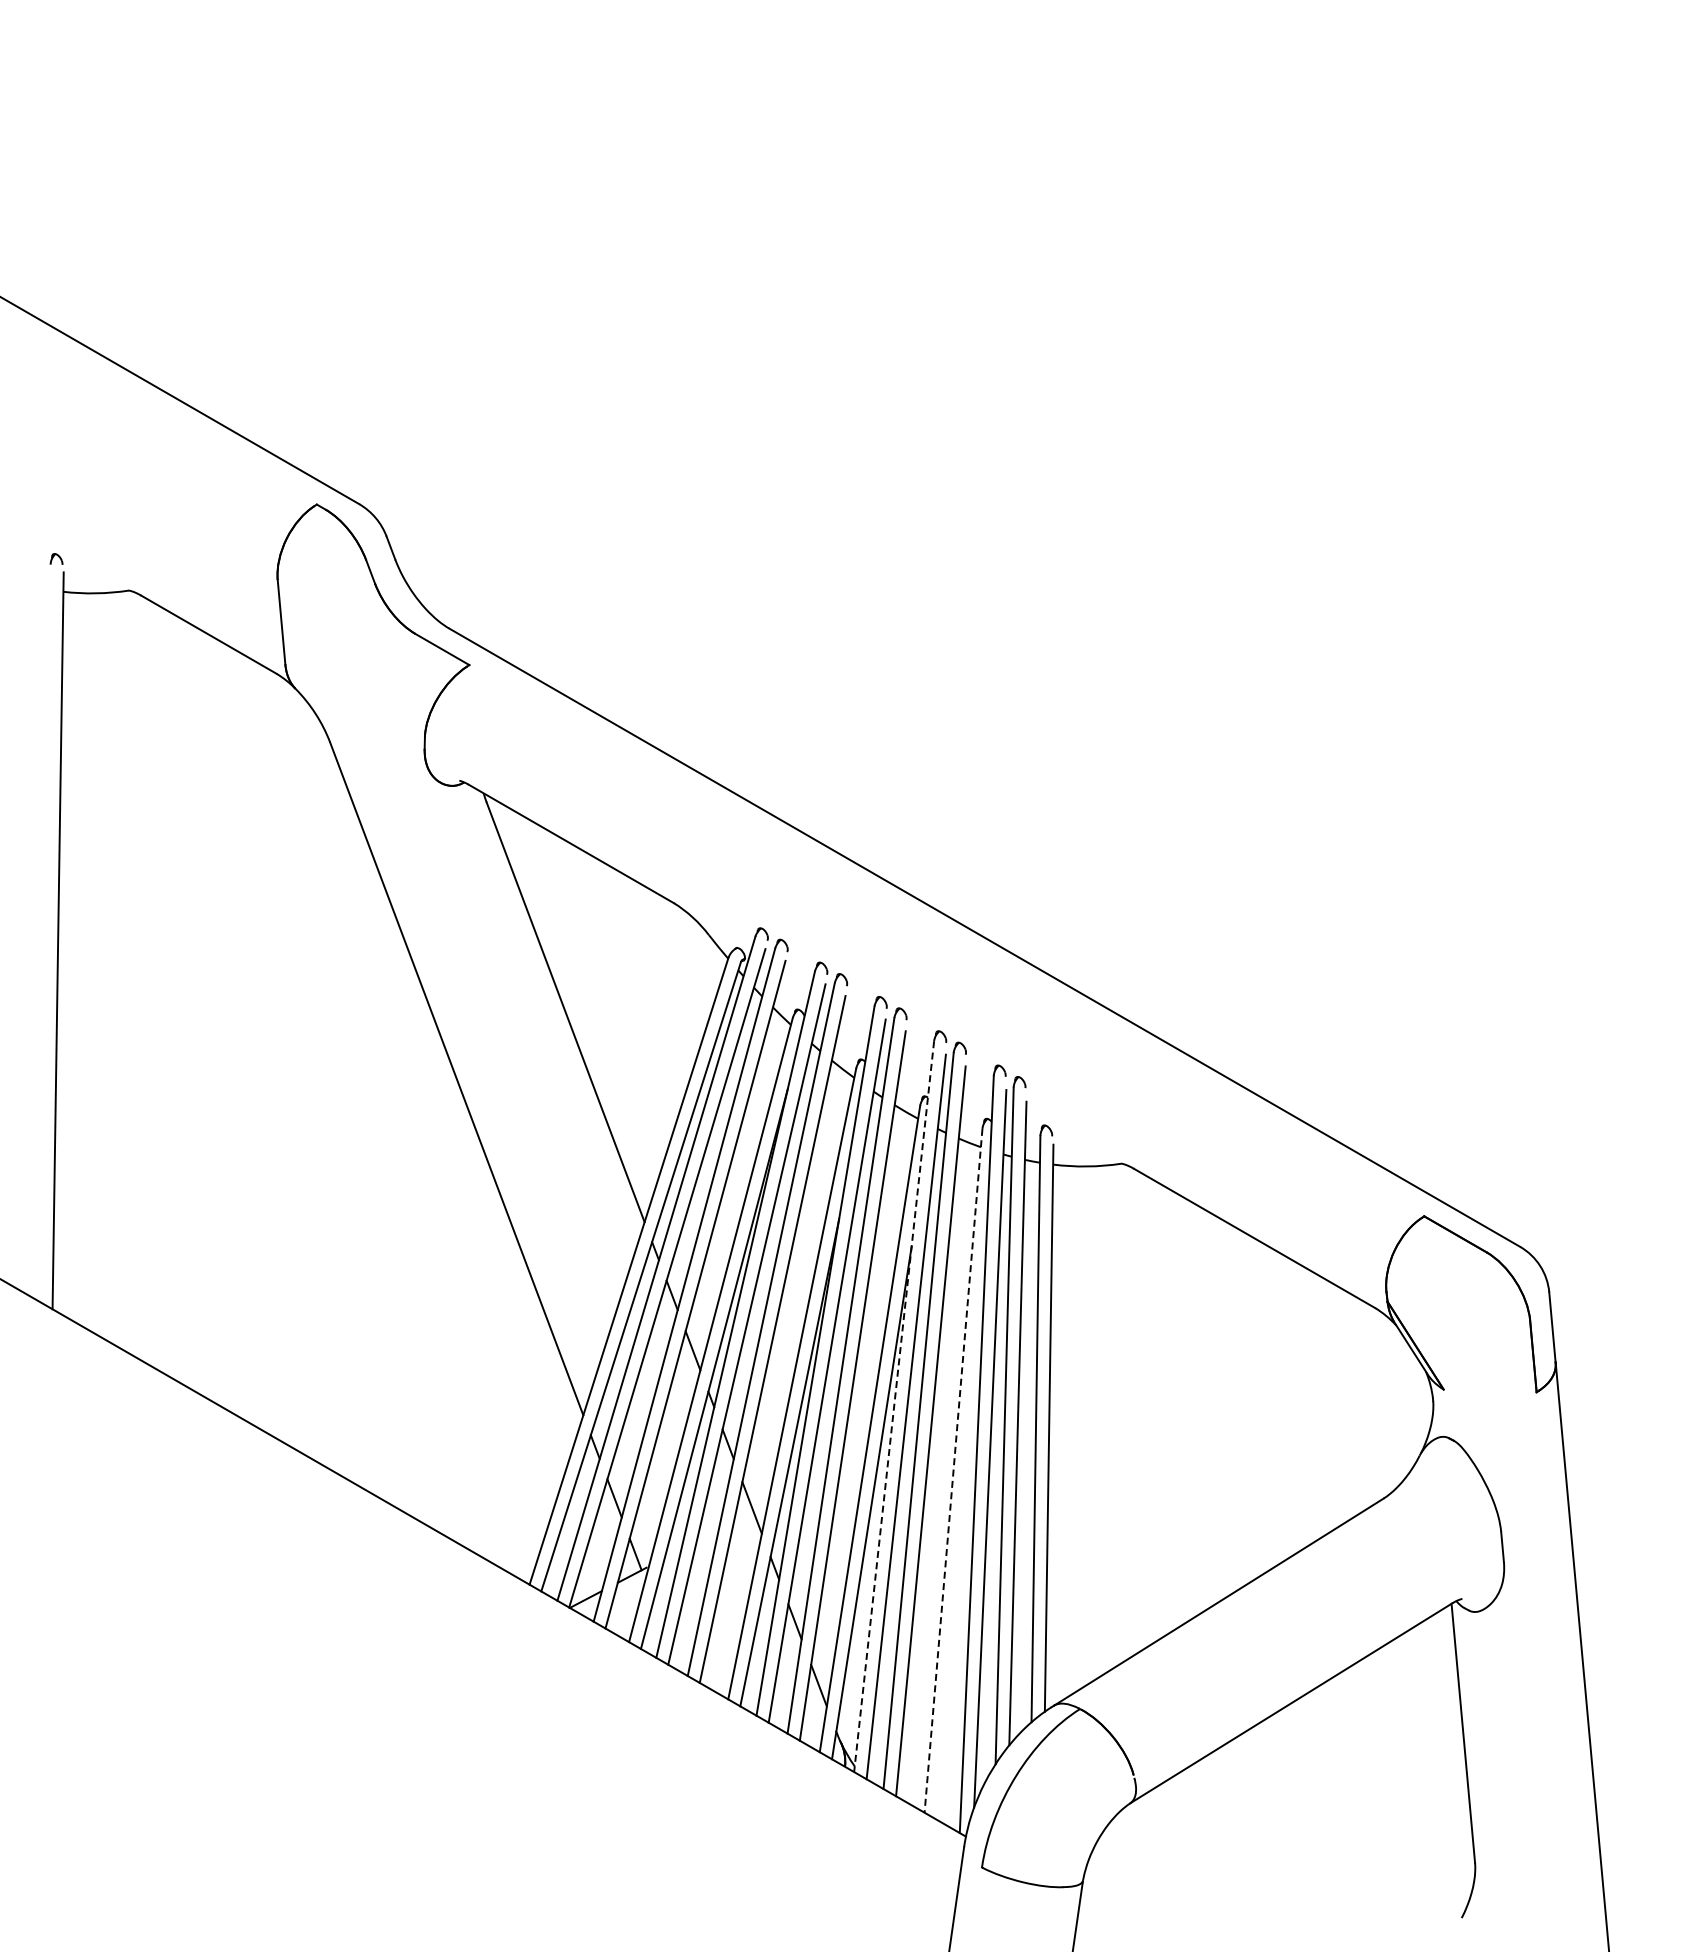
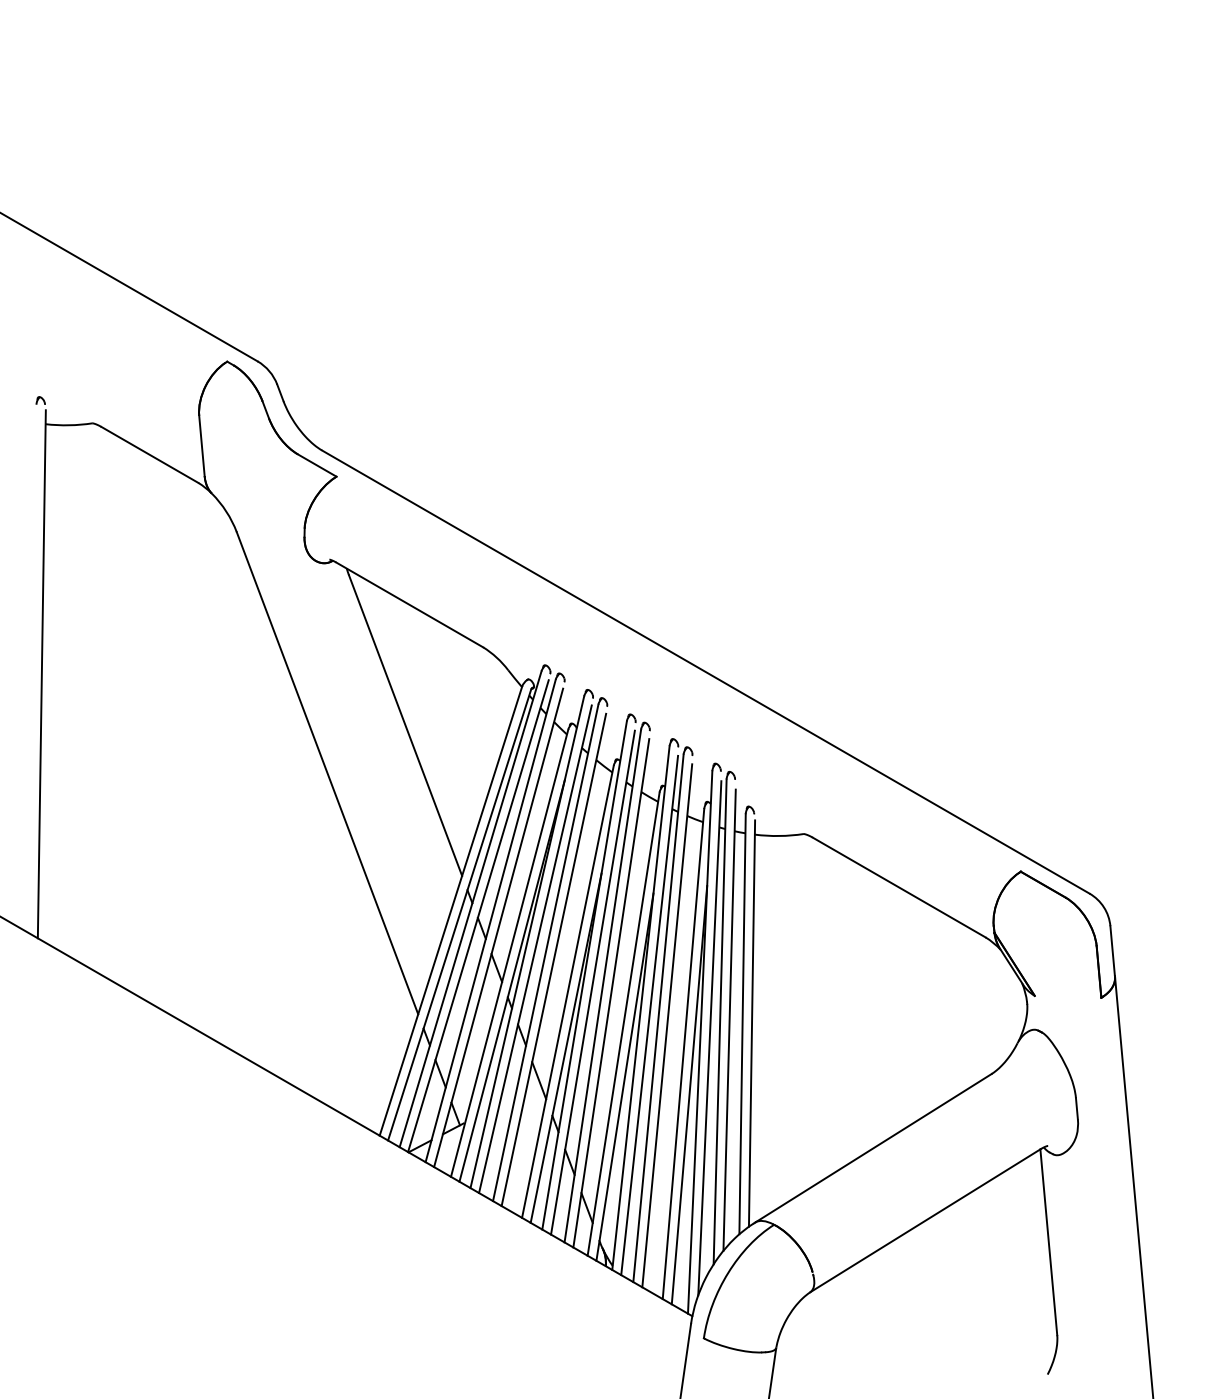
line: (894, 1406) -> (641, 1007), dashed -> solid
line: (953, 1471) -> (683, 1054), dashed -> solid
line: (961, 1528) -> (689, 1095), added

